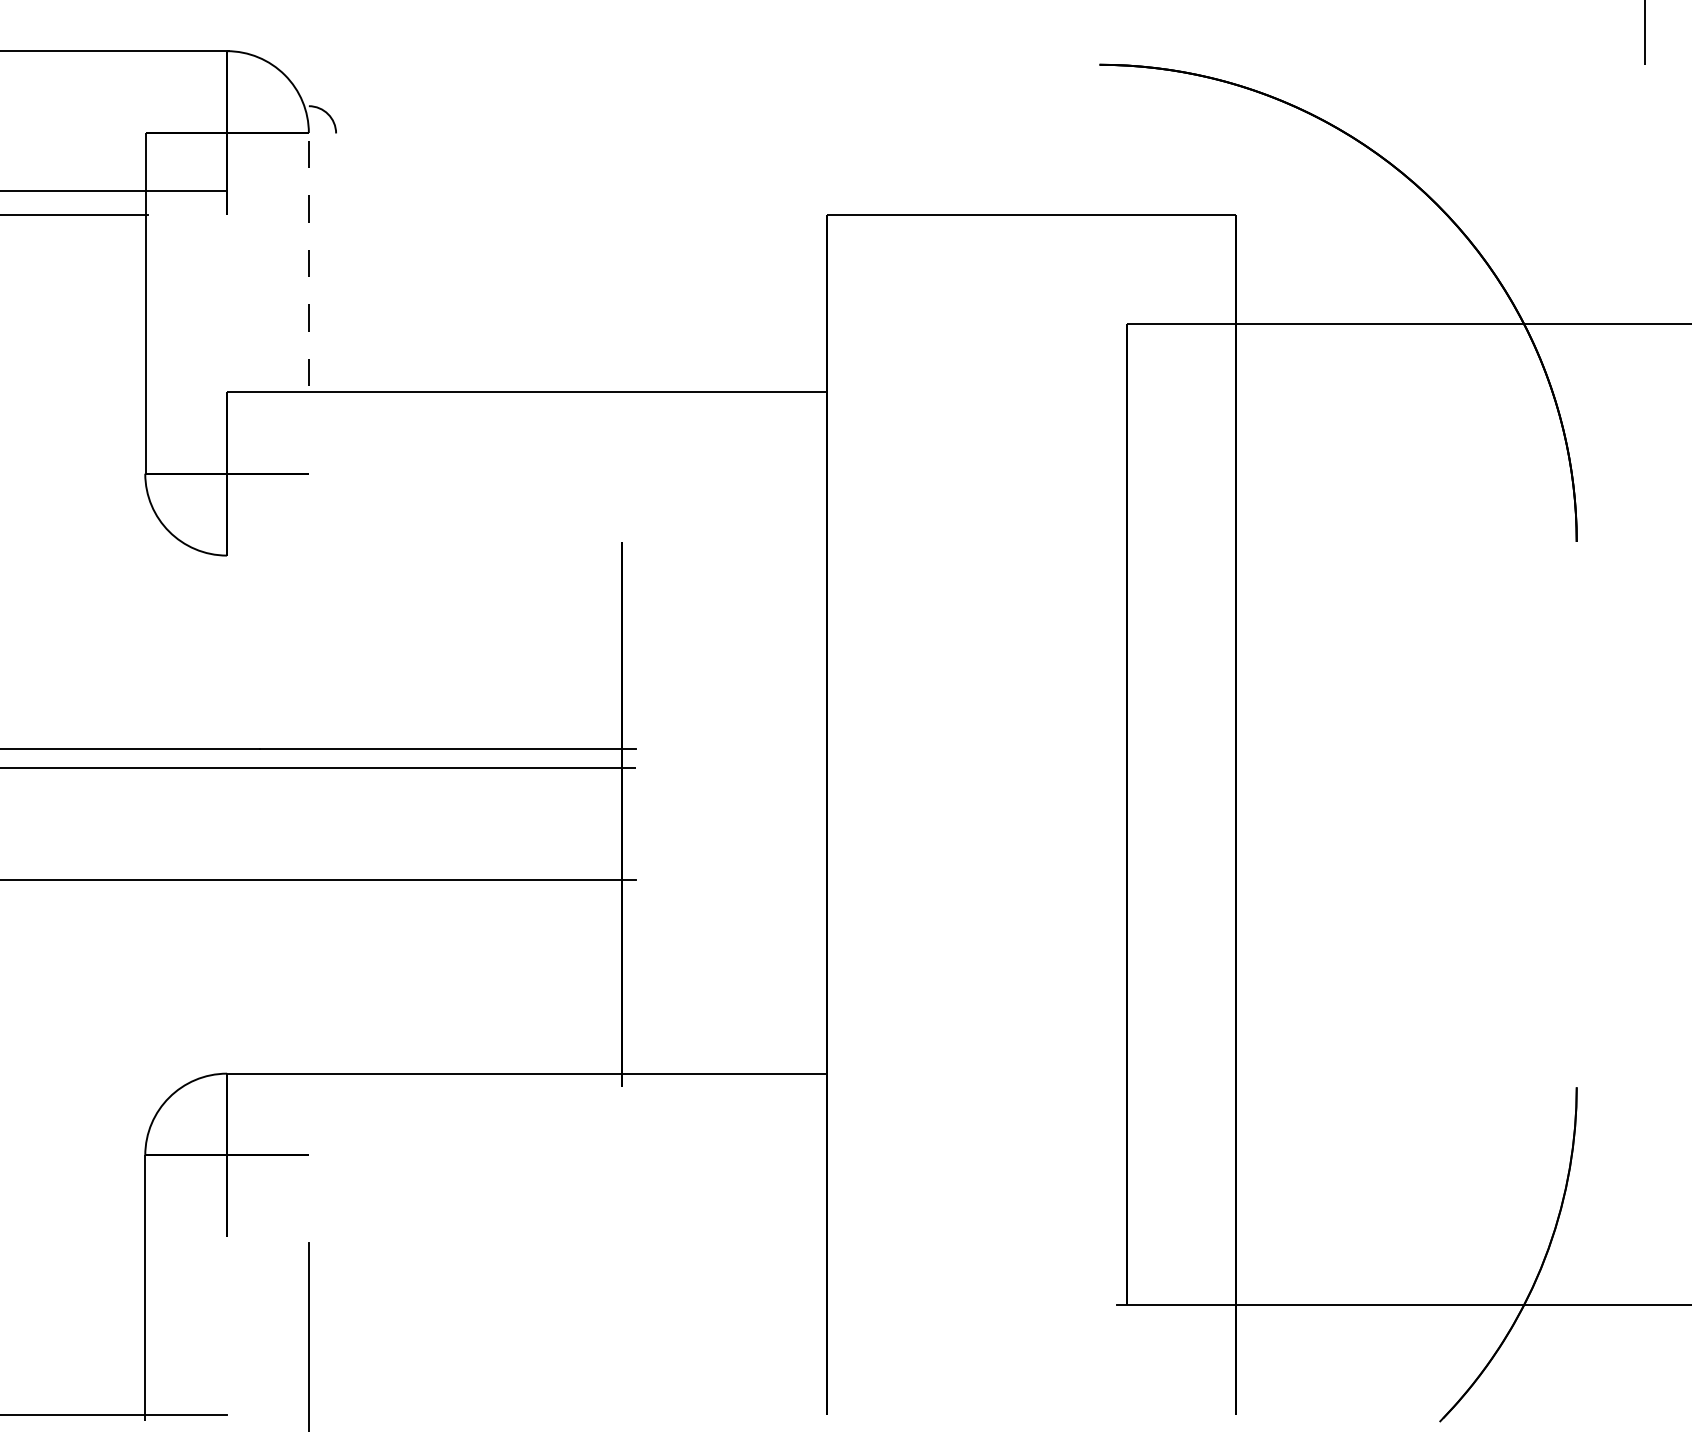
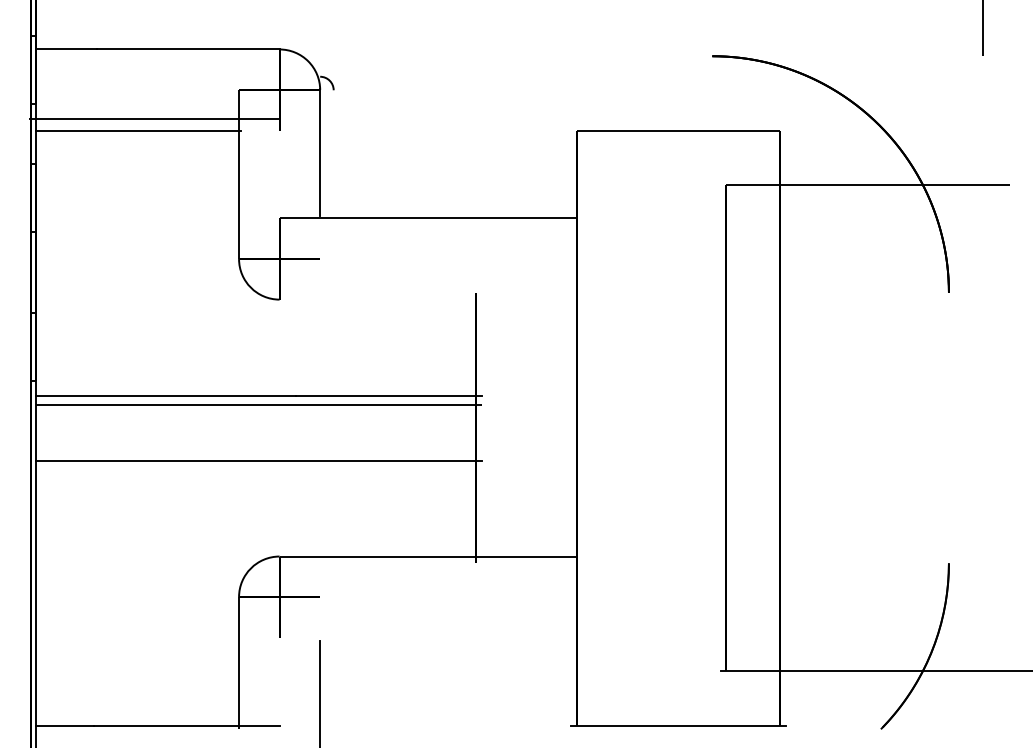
line: (309, 256) -> (320, 151), dashed -> solid
line: (1031, 1414) -> (678, 725), added

